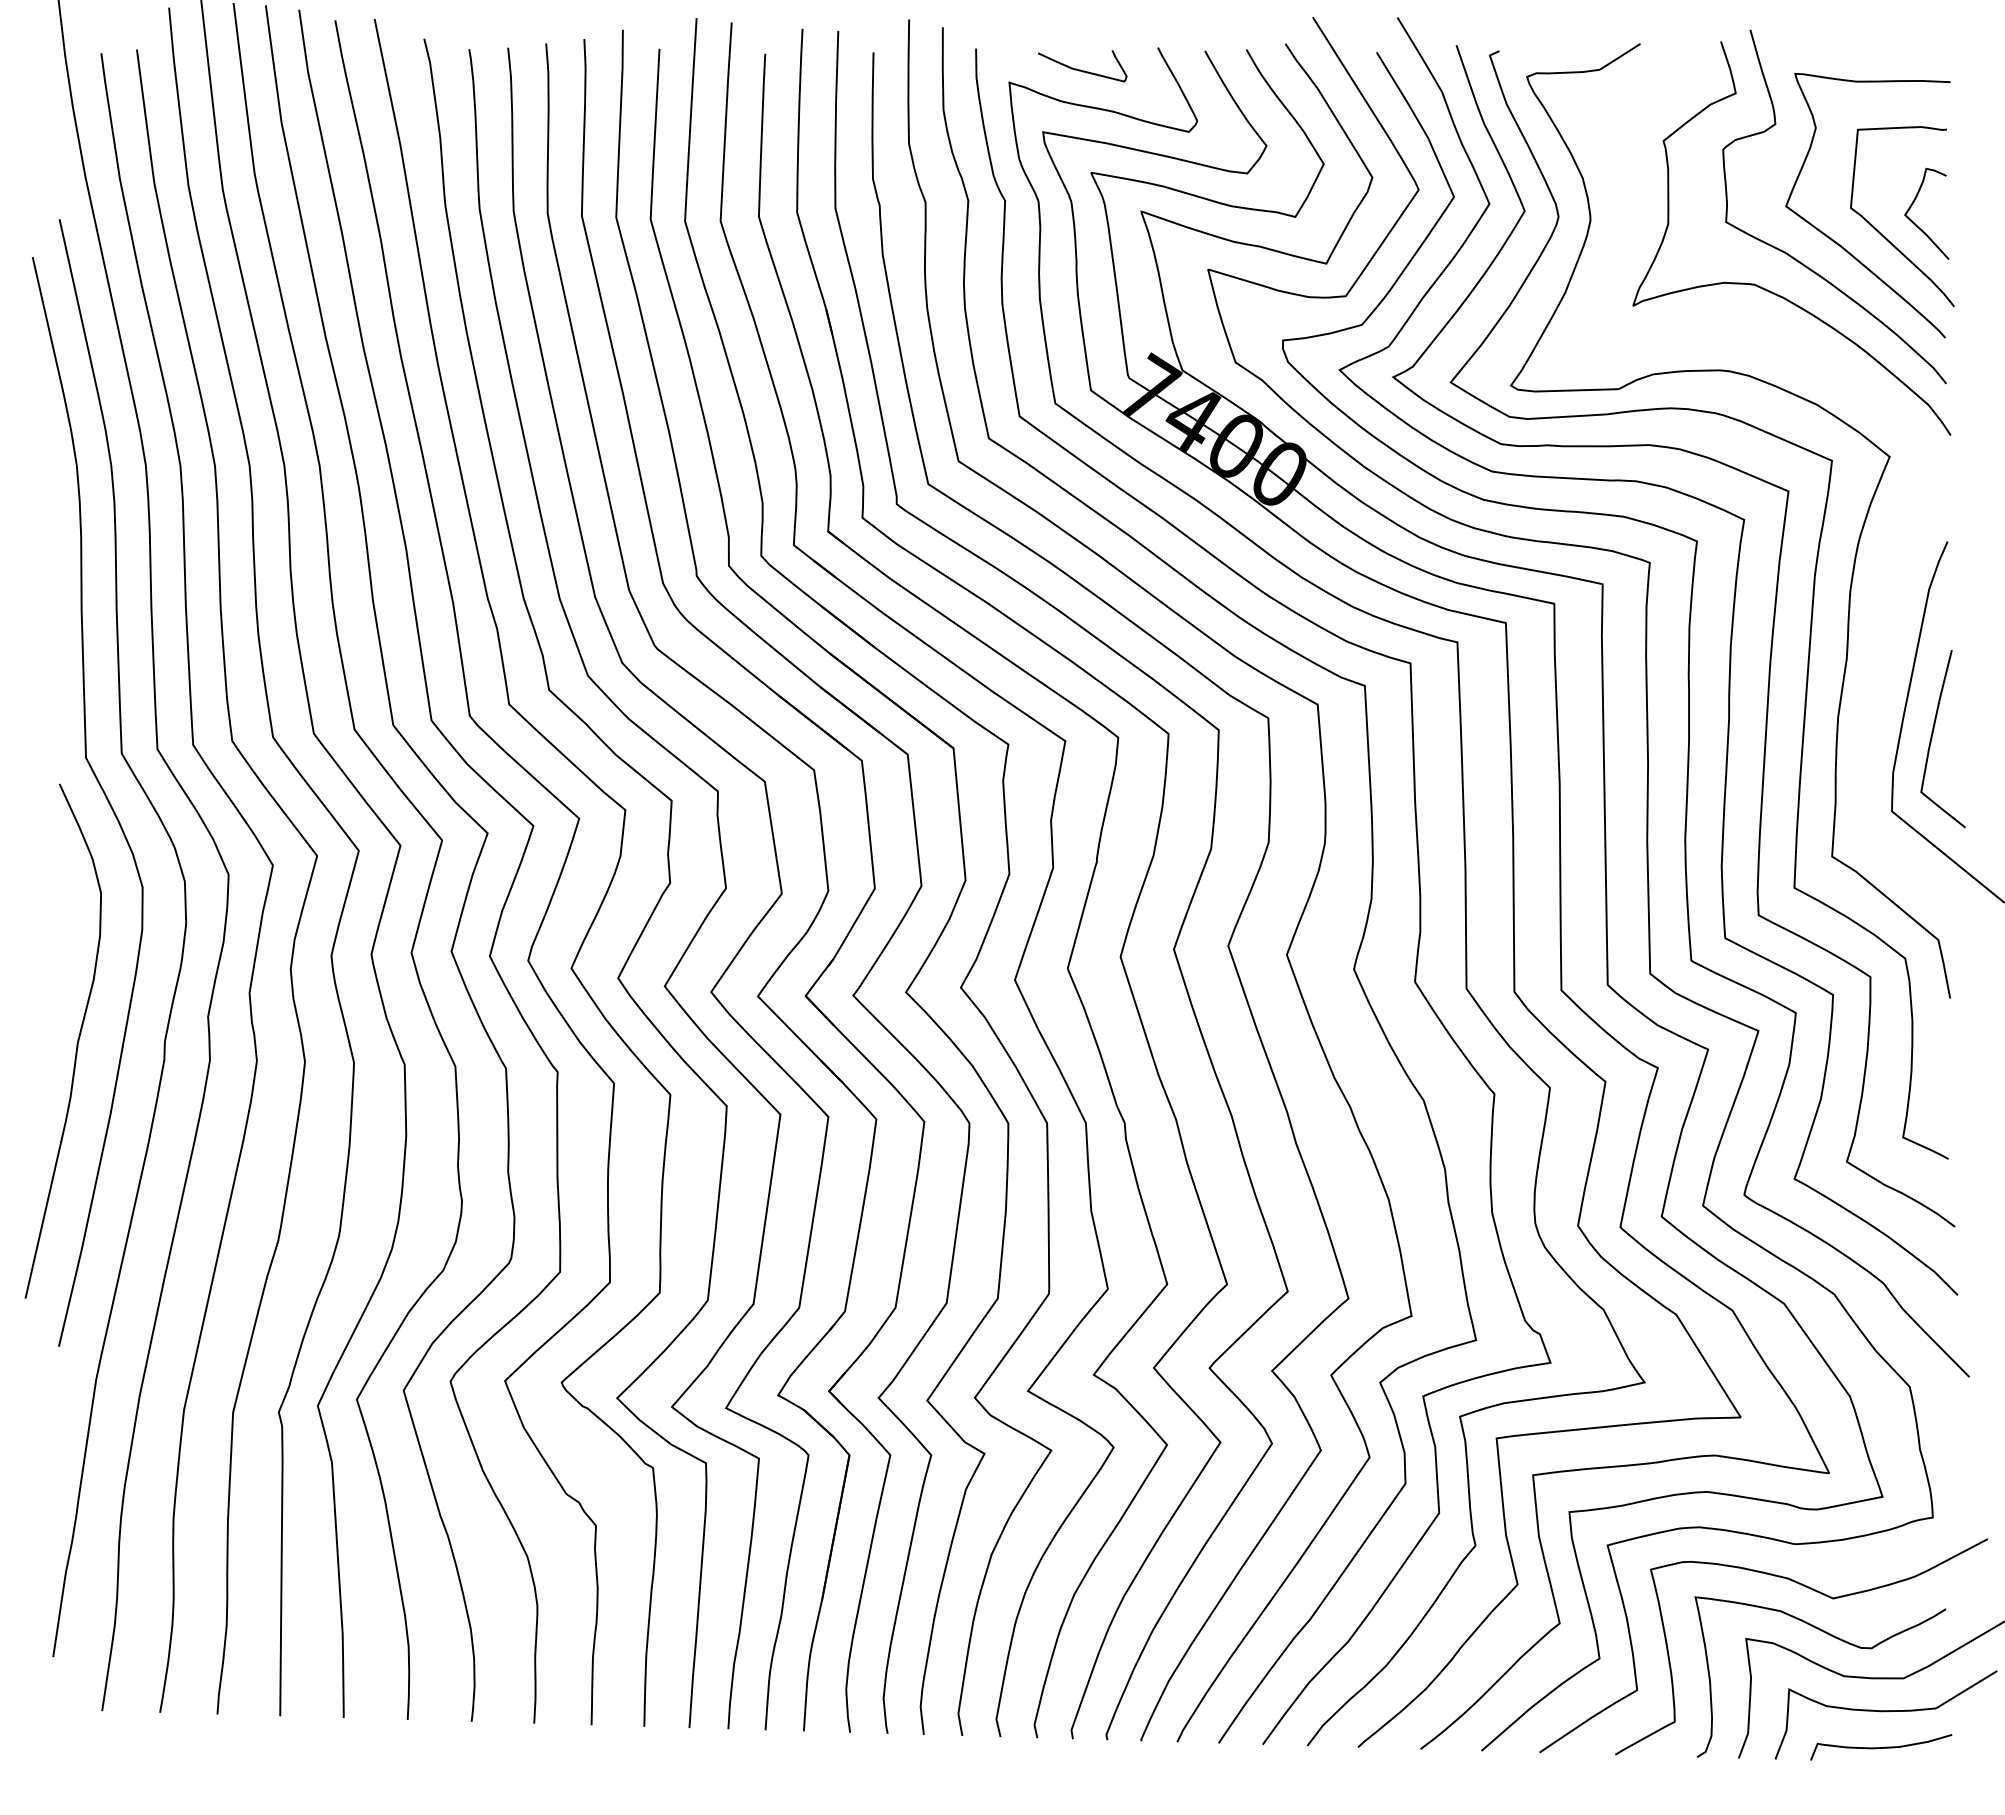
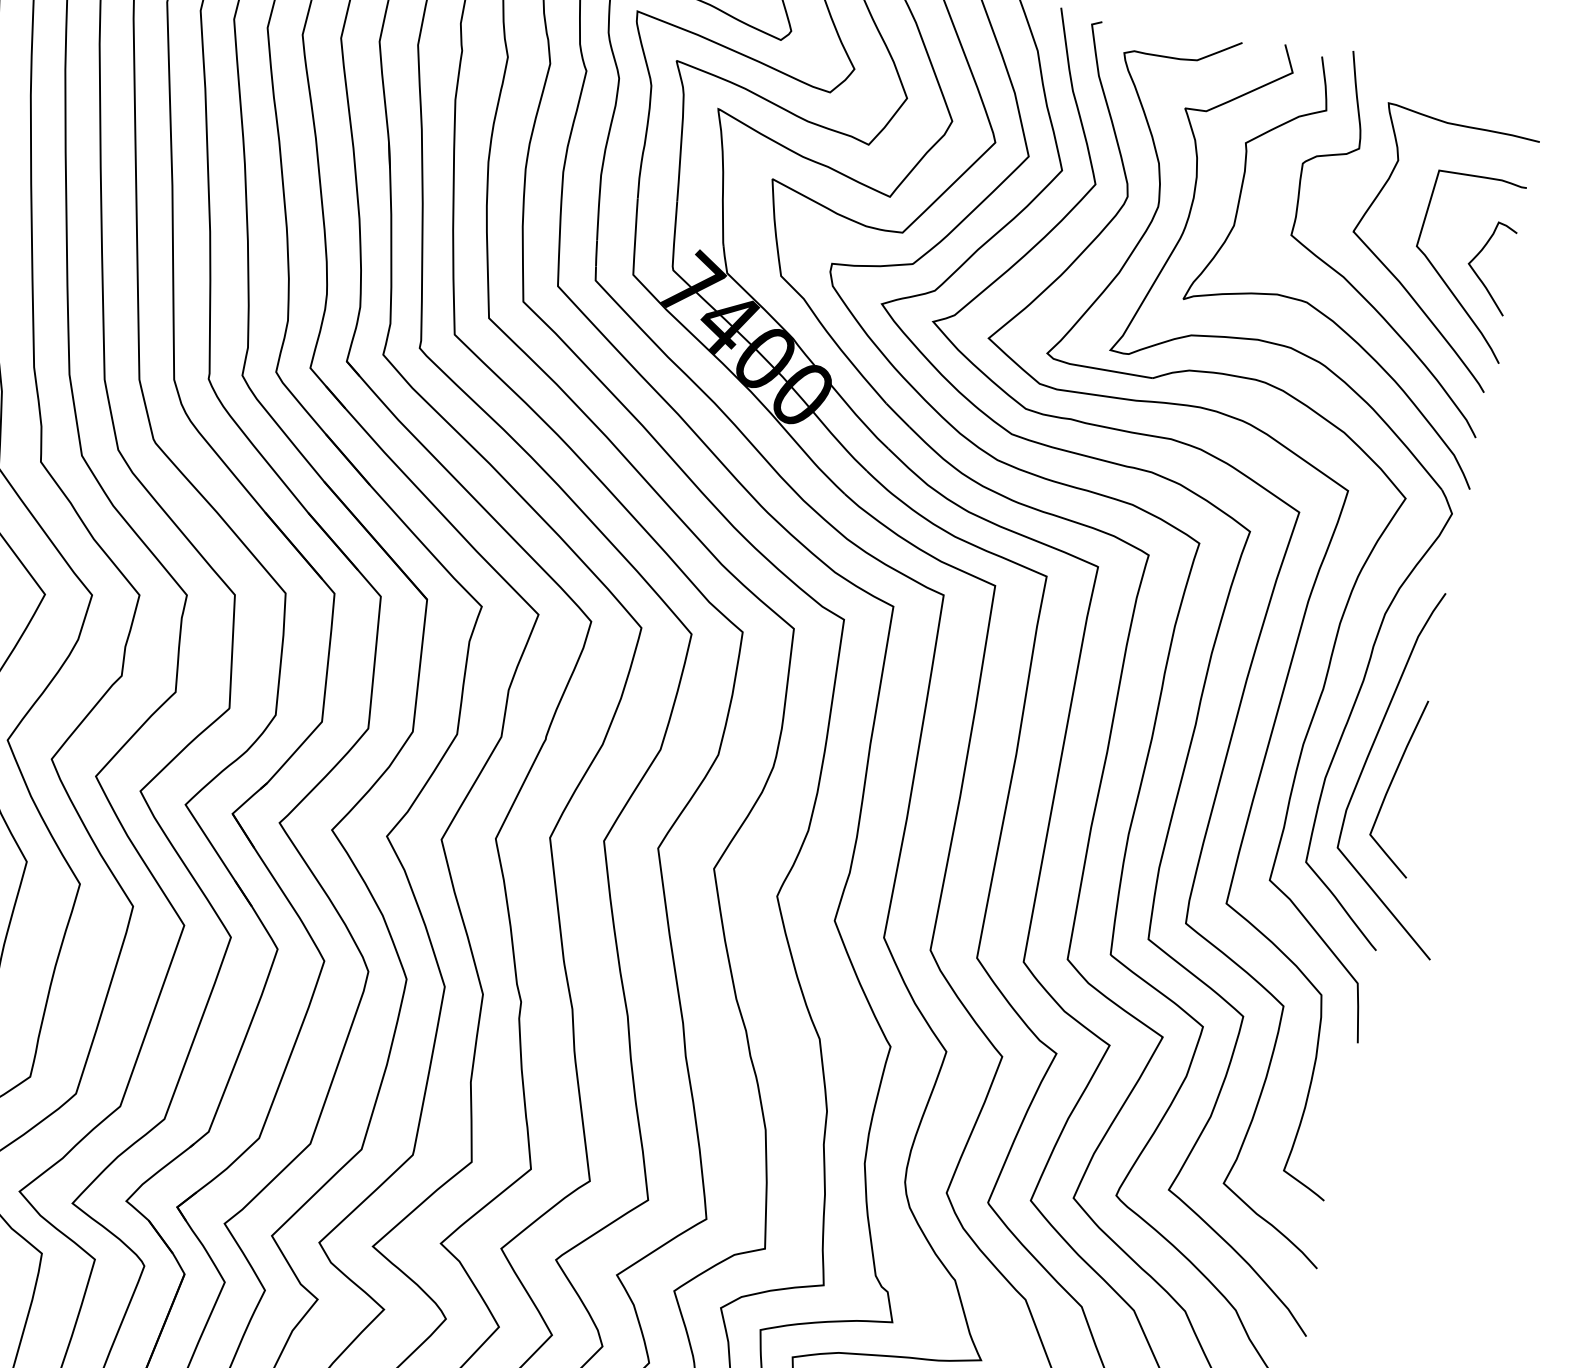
part: (1821, 365) -> (1356, 395), added

